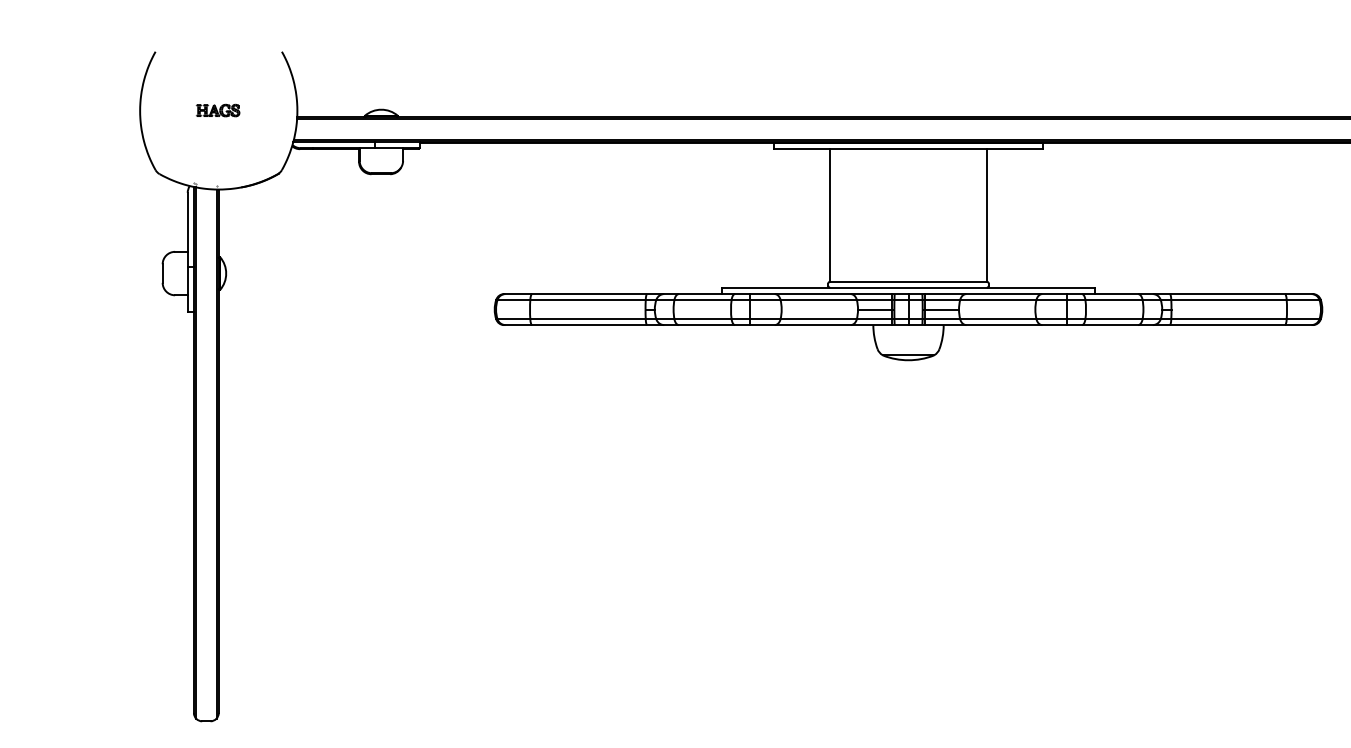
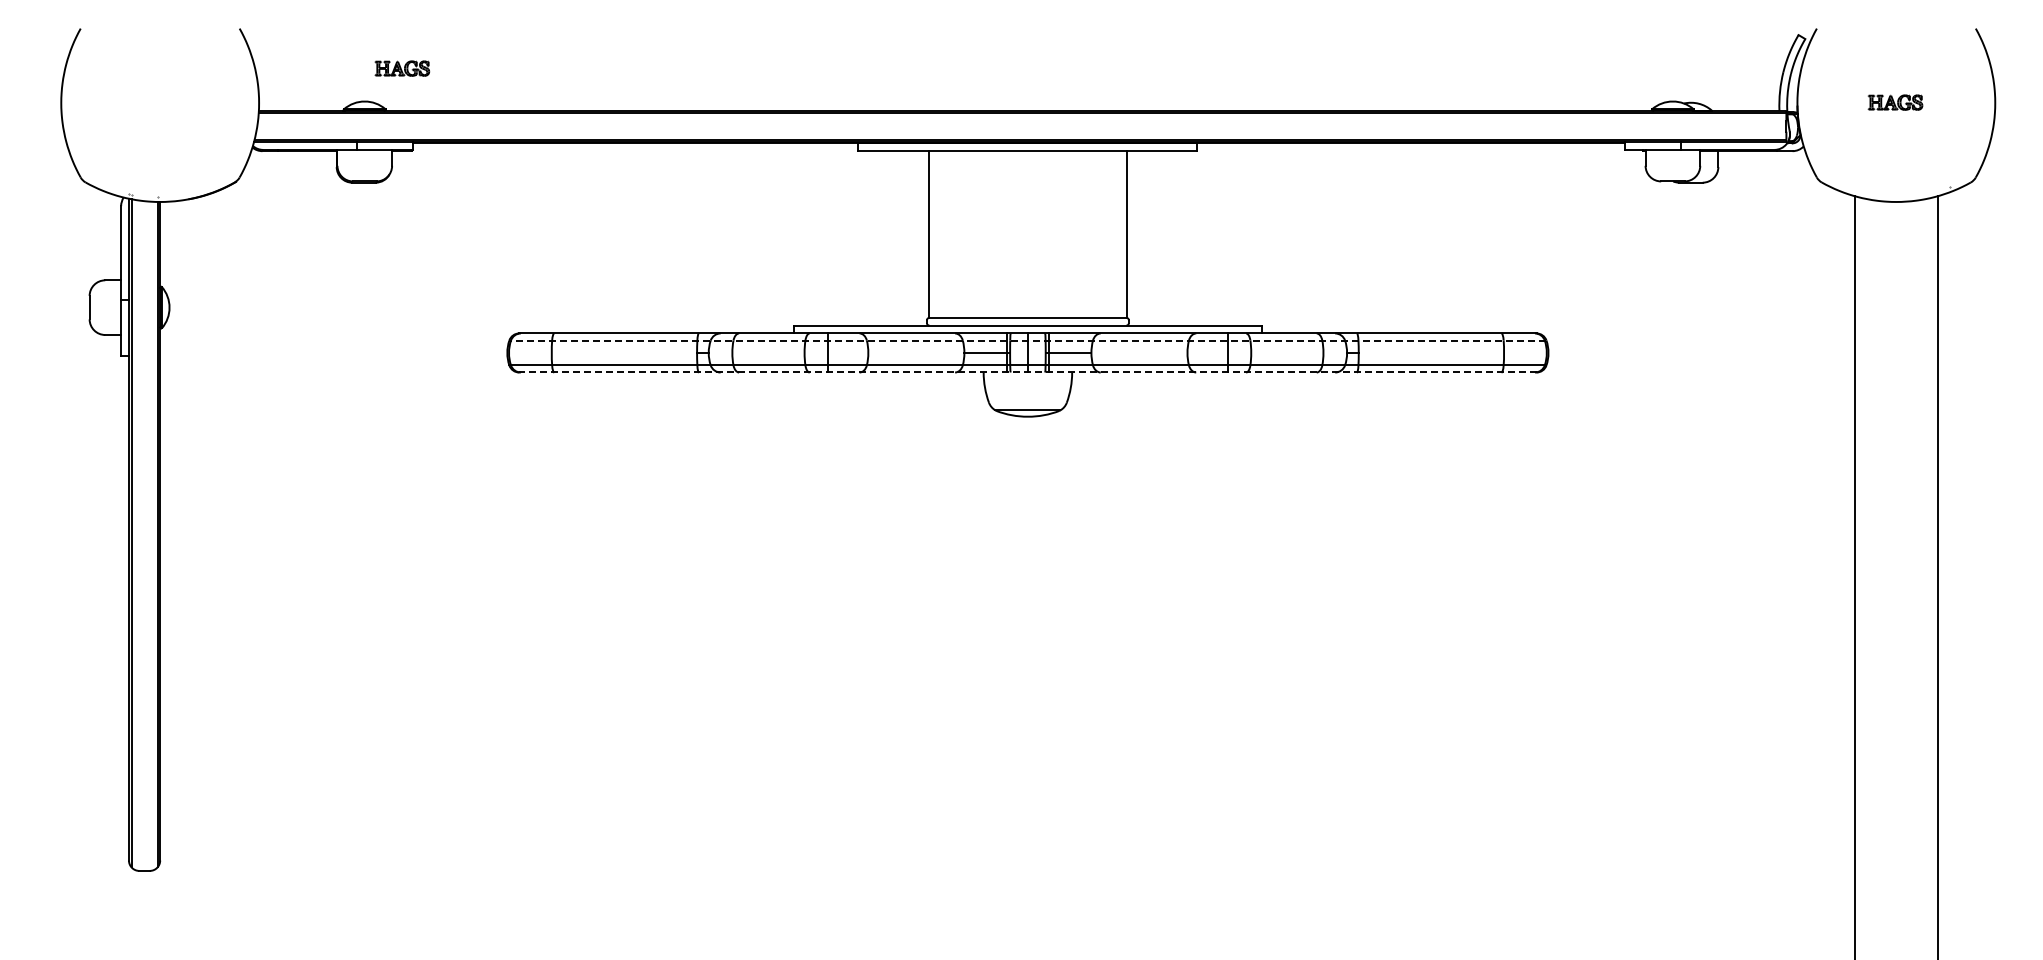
part: (218, 110) -> (402, 68), moved
line: (908, 299) -> (1027, 340), solid -> dashed
line: (908, 325) -> (1027, 372), solid -> dashed

